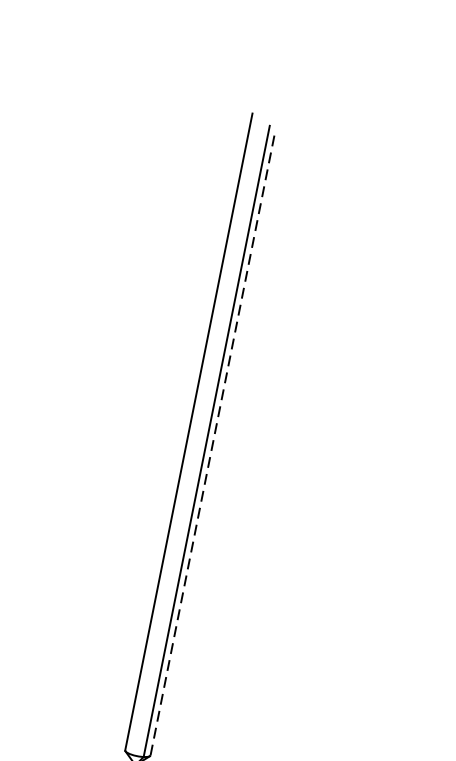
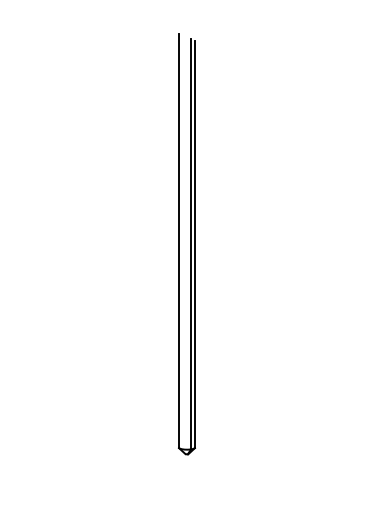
line: (213, 441) -> (195, 243), dashed -> solid

